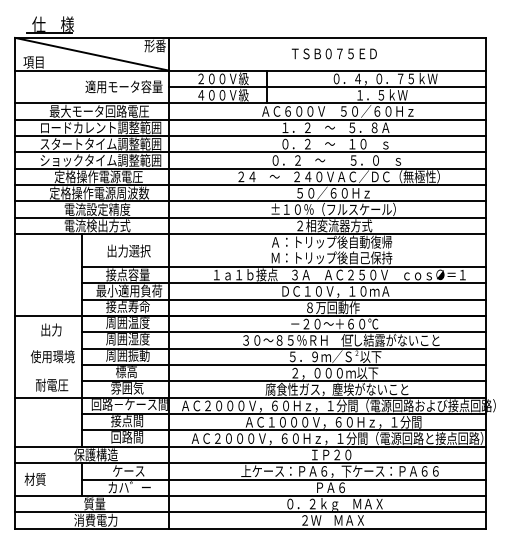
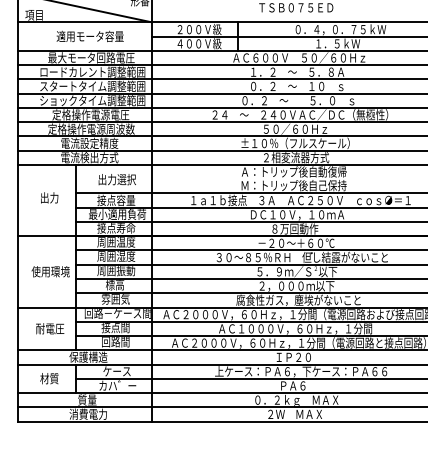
text: (123, 86) -> (89, 36), moved
text: (51, 329) -> (49, 197), moved
text: (52, 384) -> (50, 328), moved
text: (34, 478) -> (48, 377), moved

